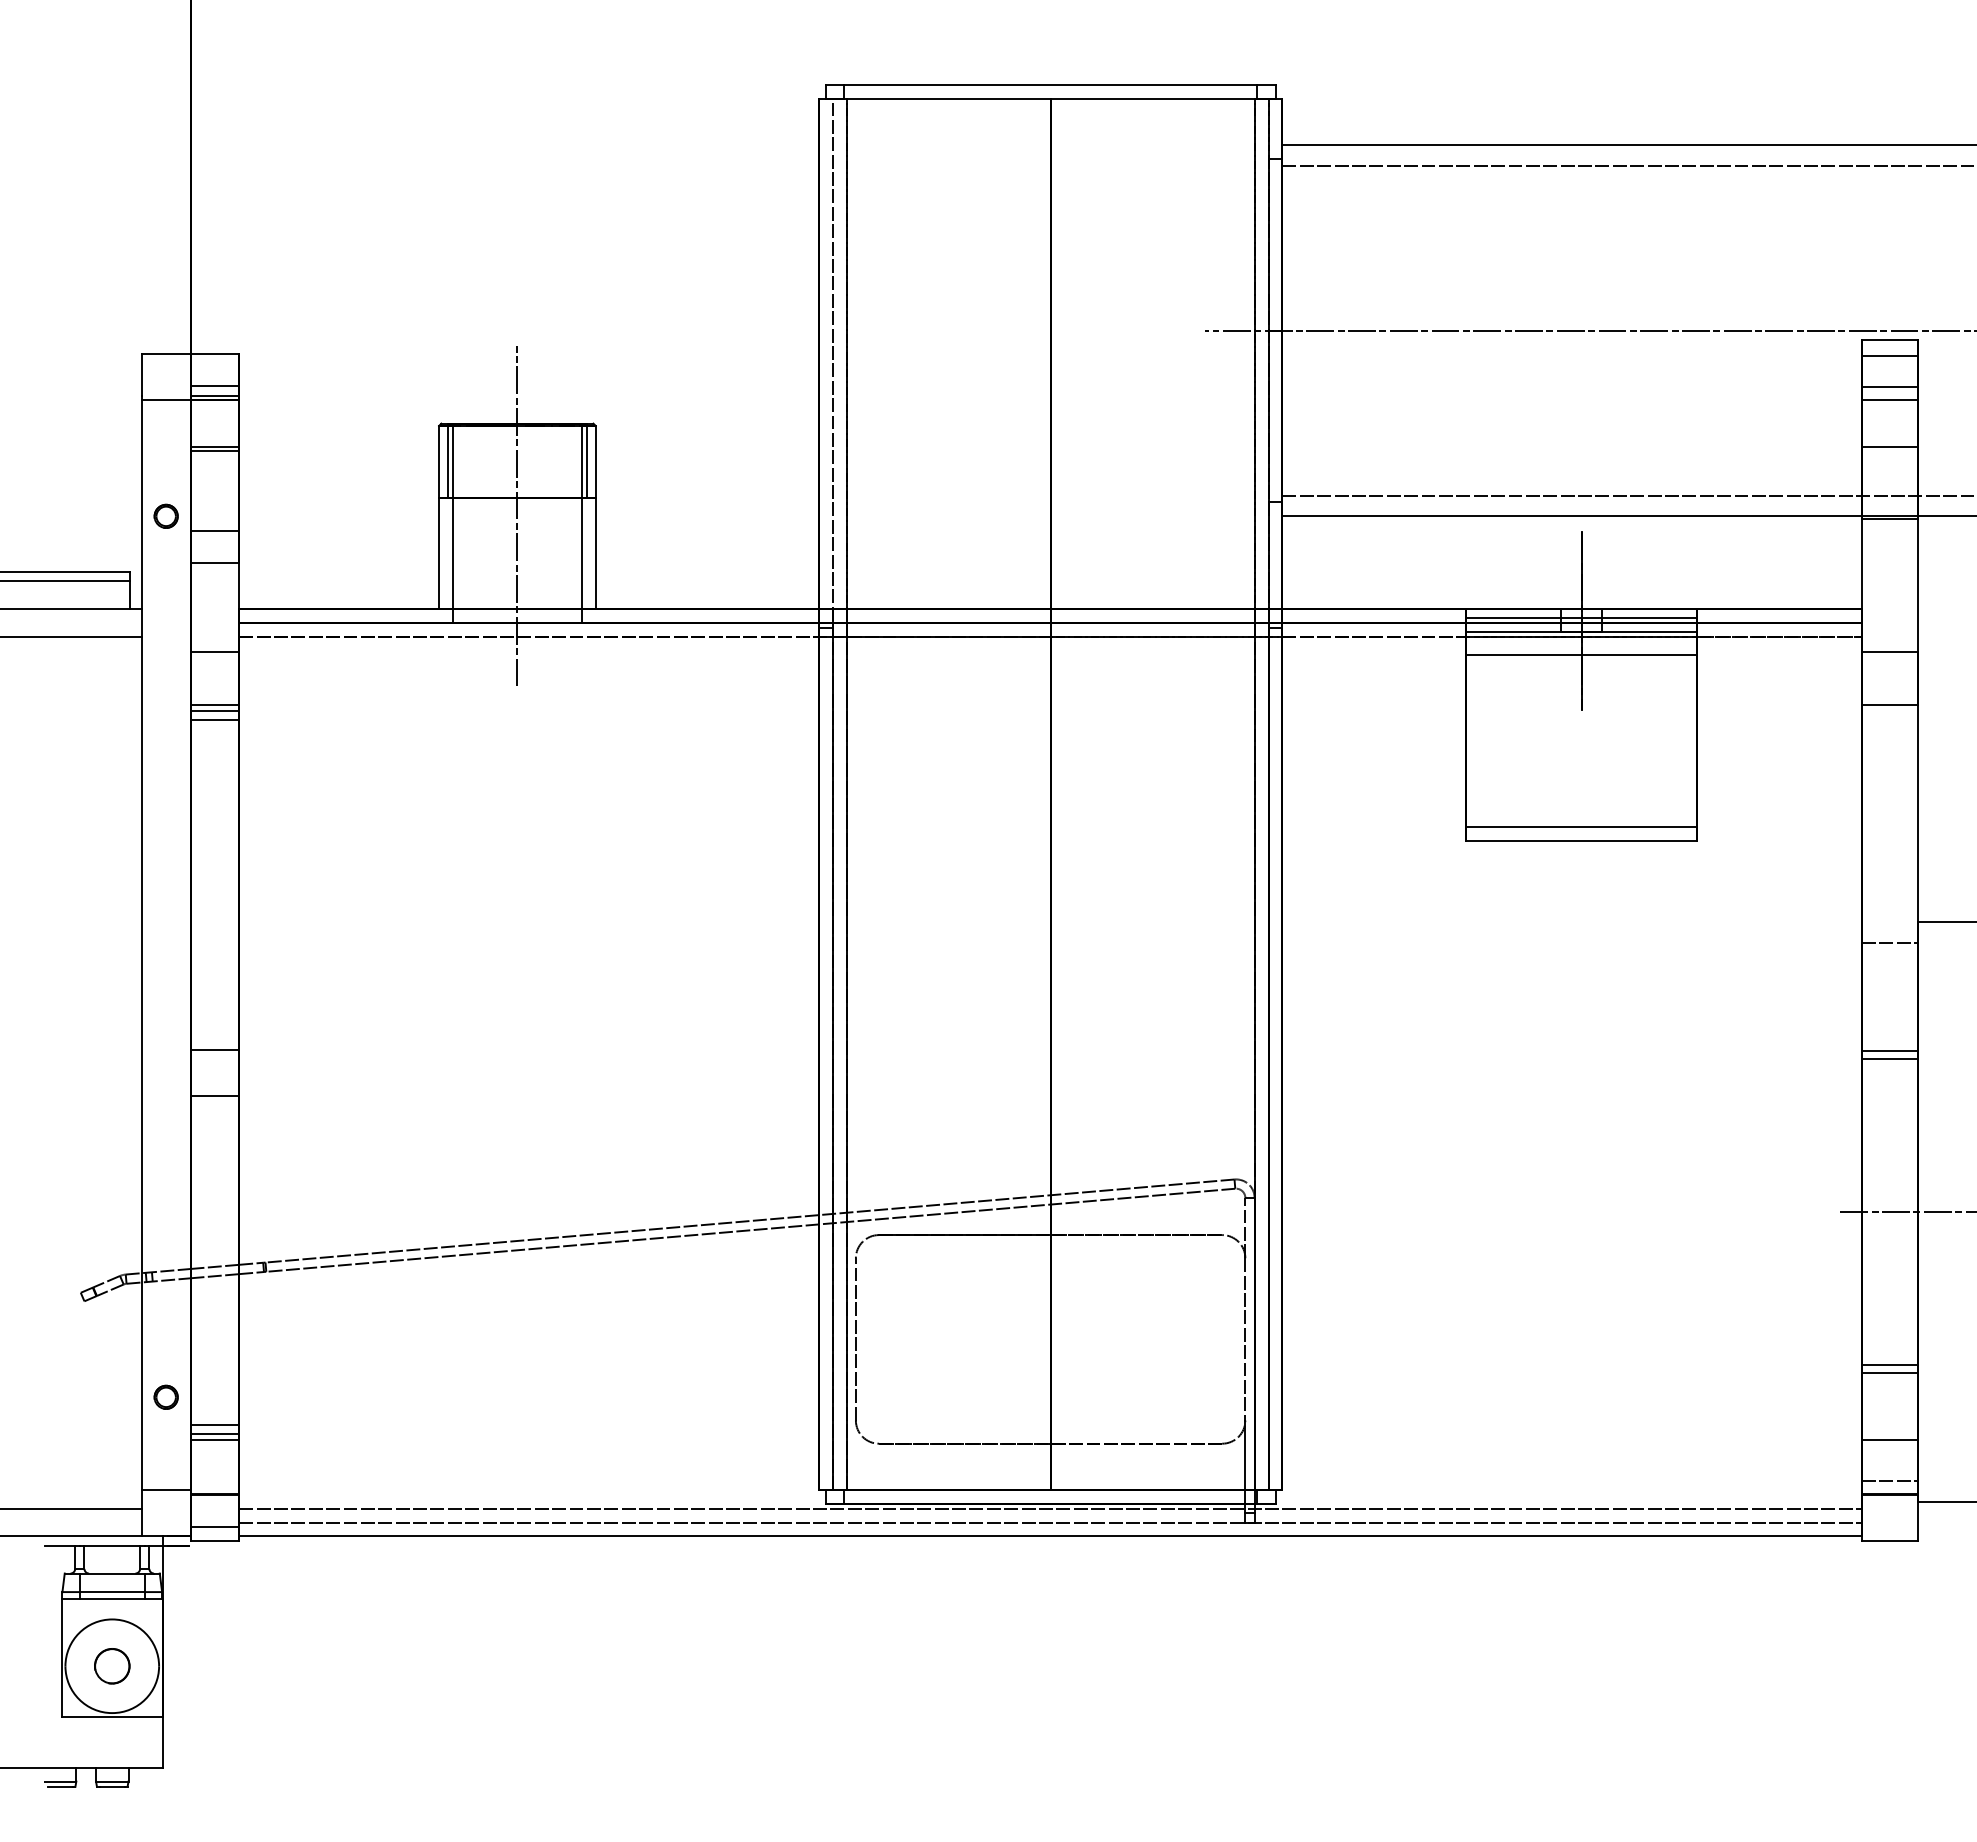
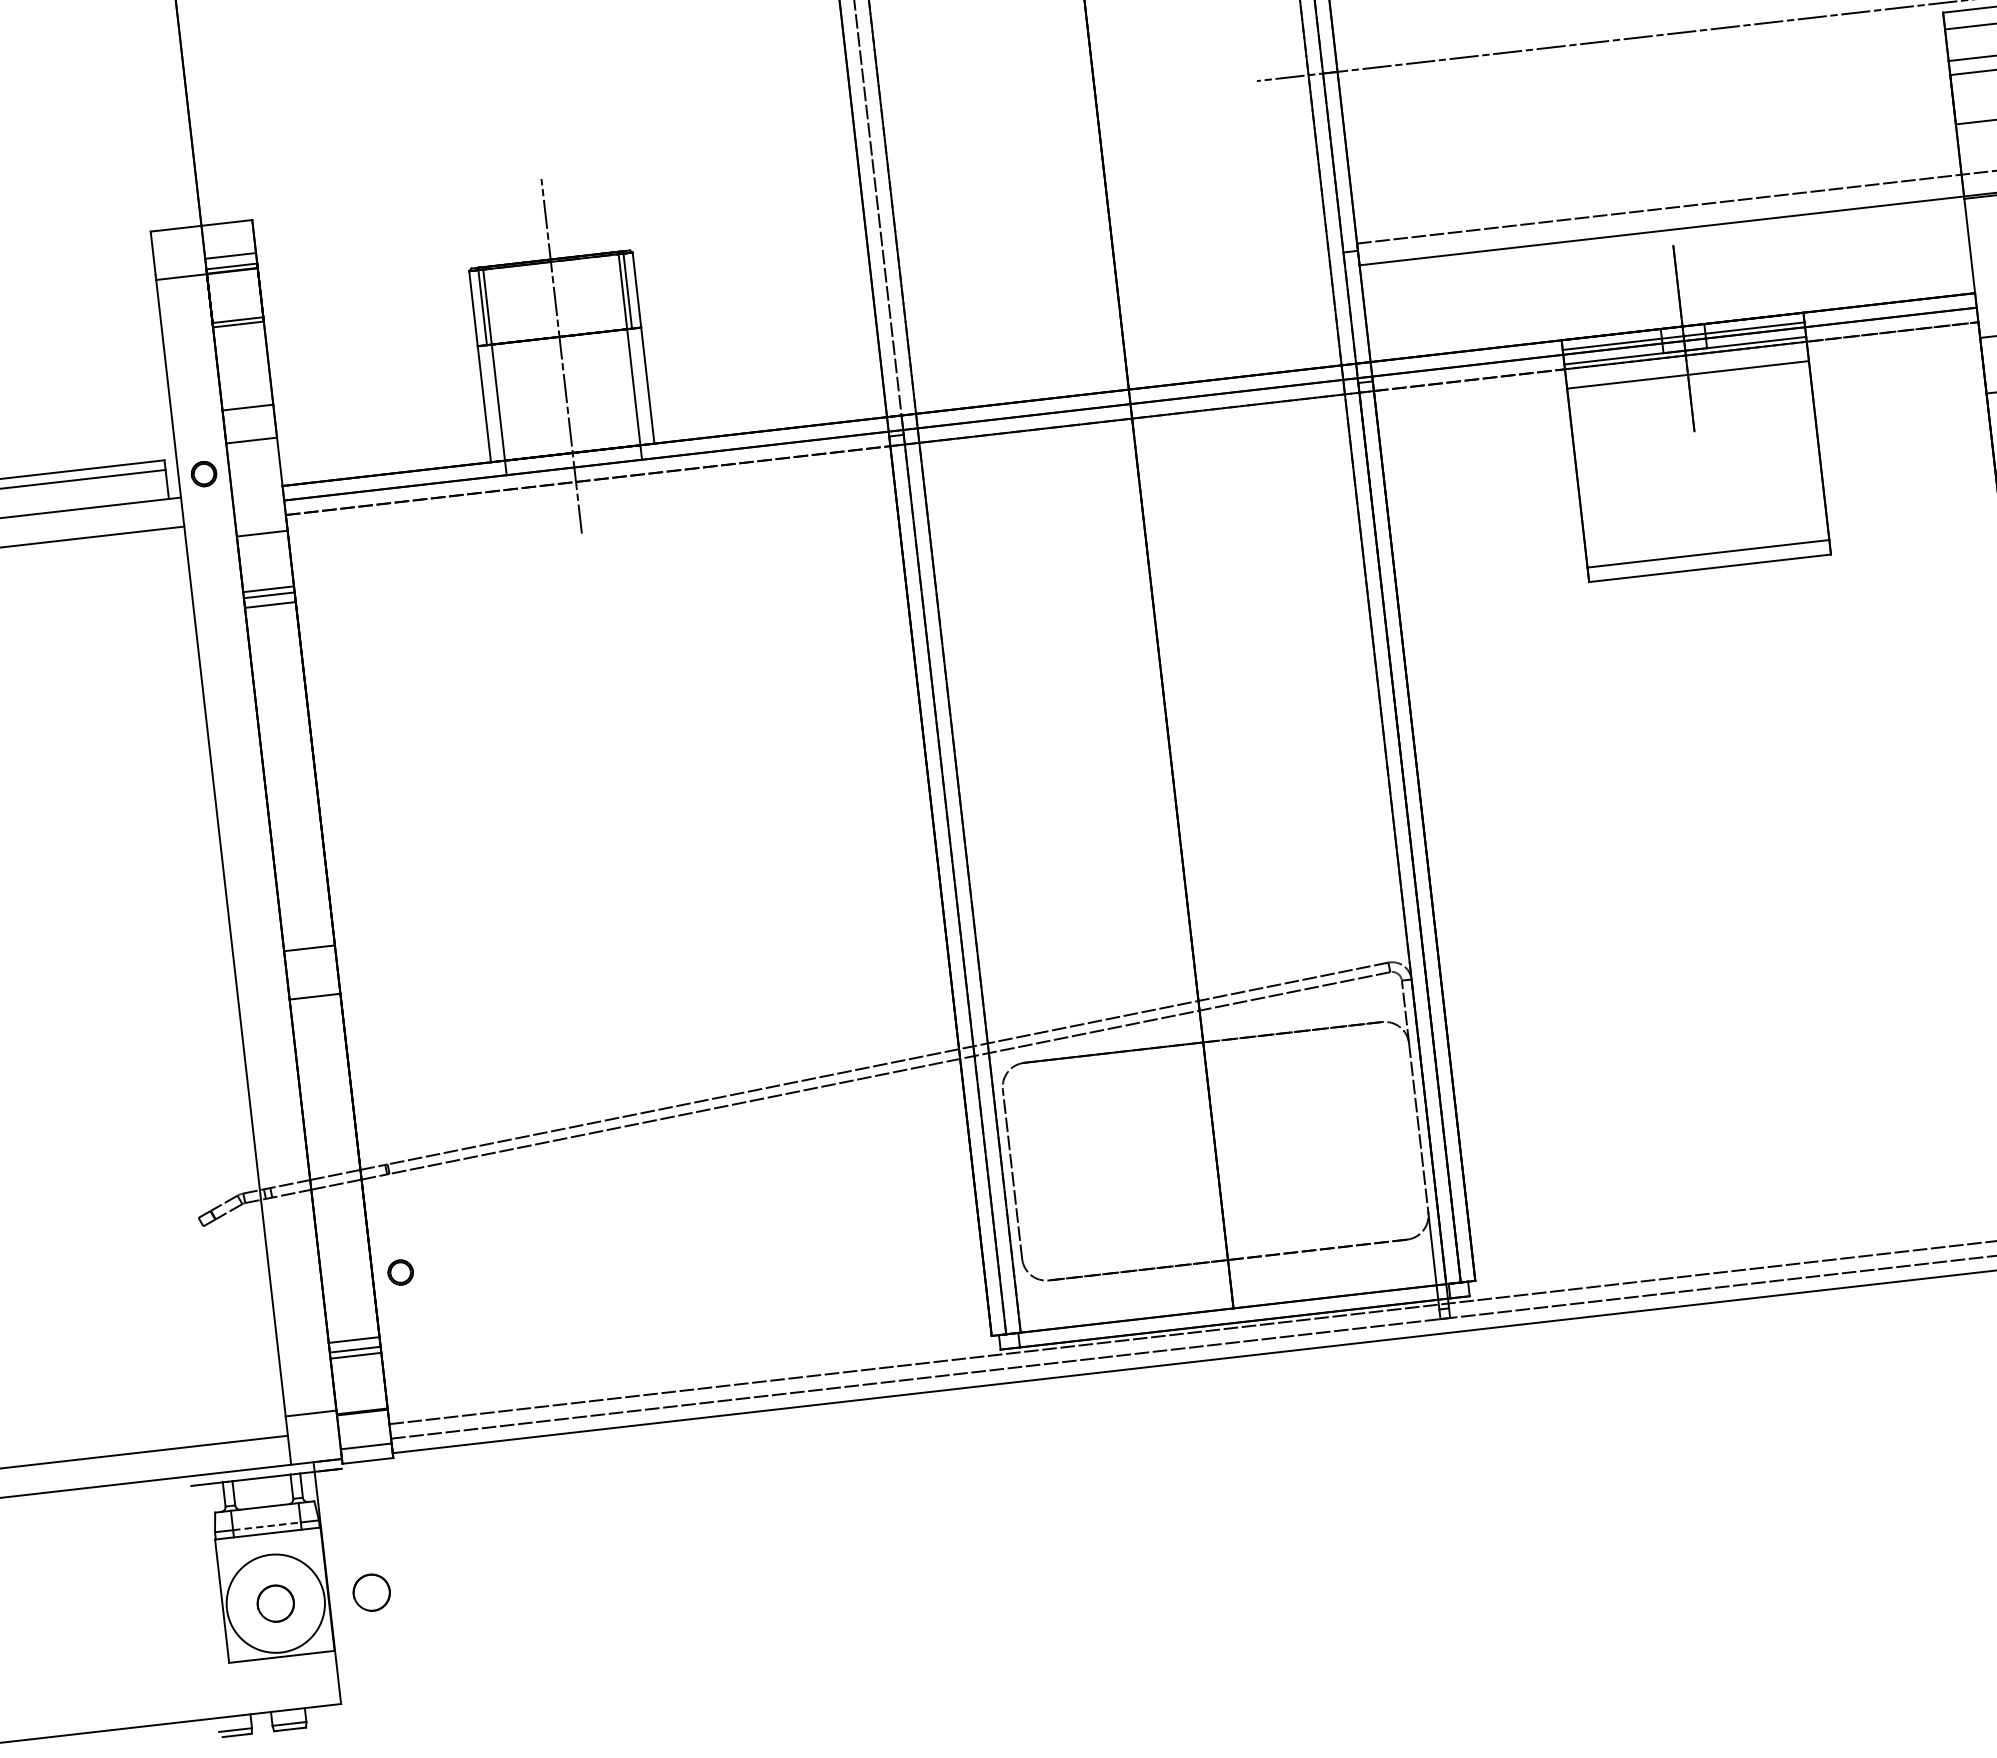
part: (165, 515) -> (203, 473), moved
part: (165, 1396) -> (399, 1271), moved
line: (112, 1592) -> (267, 1526), solid -> dashed
part: (204, 1666) -> (372, 1592), added

